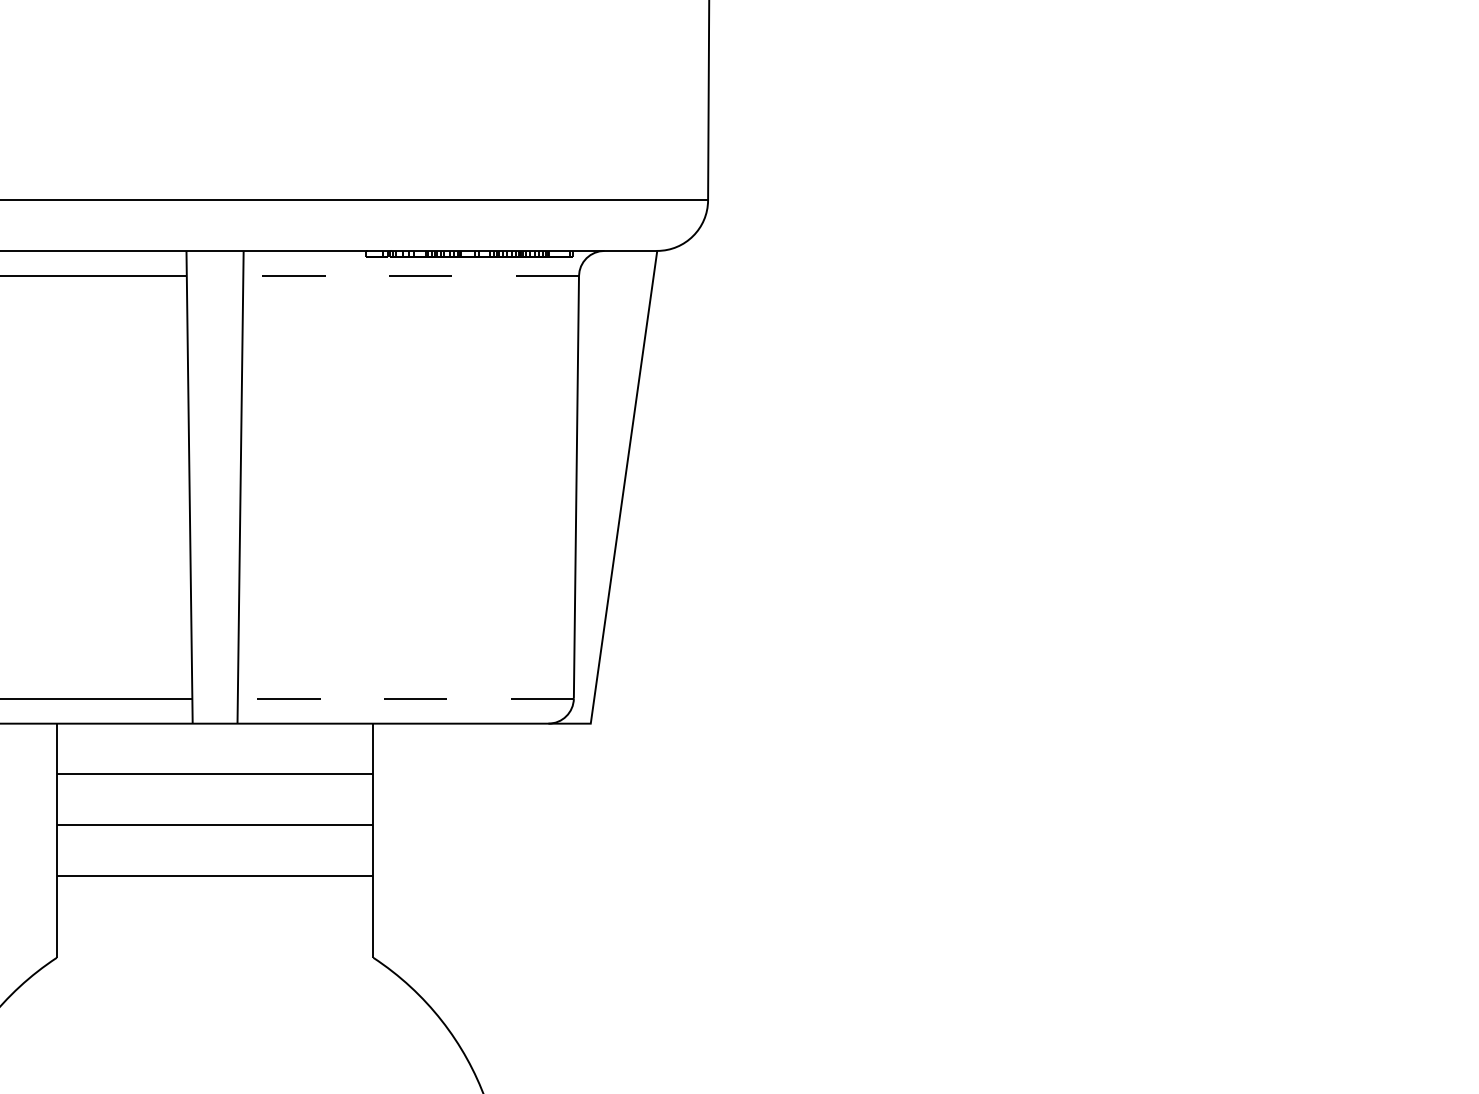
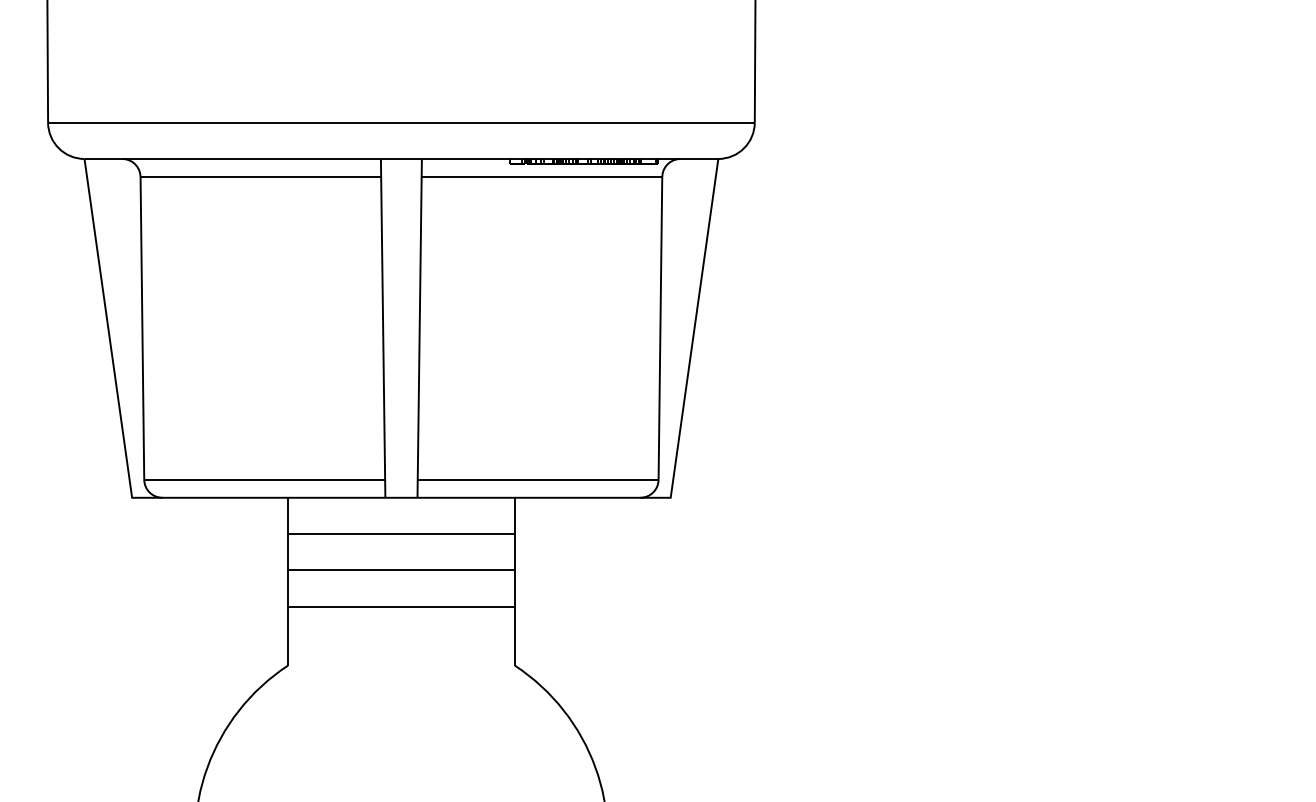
line: (410, 275) -> (541, 176), dashed -> solid
line: (404, 698) -> (537, 479), dashed -> solid

